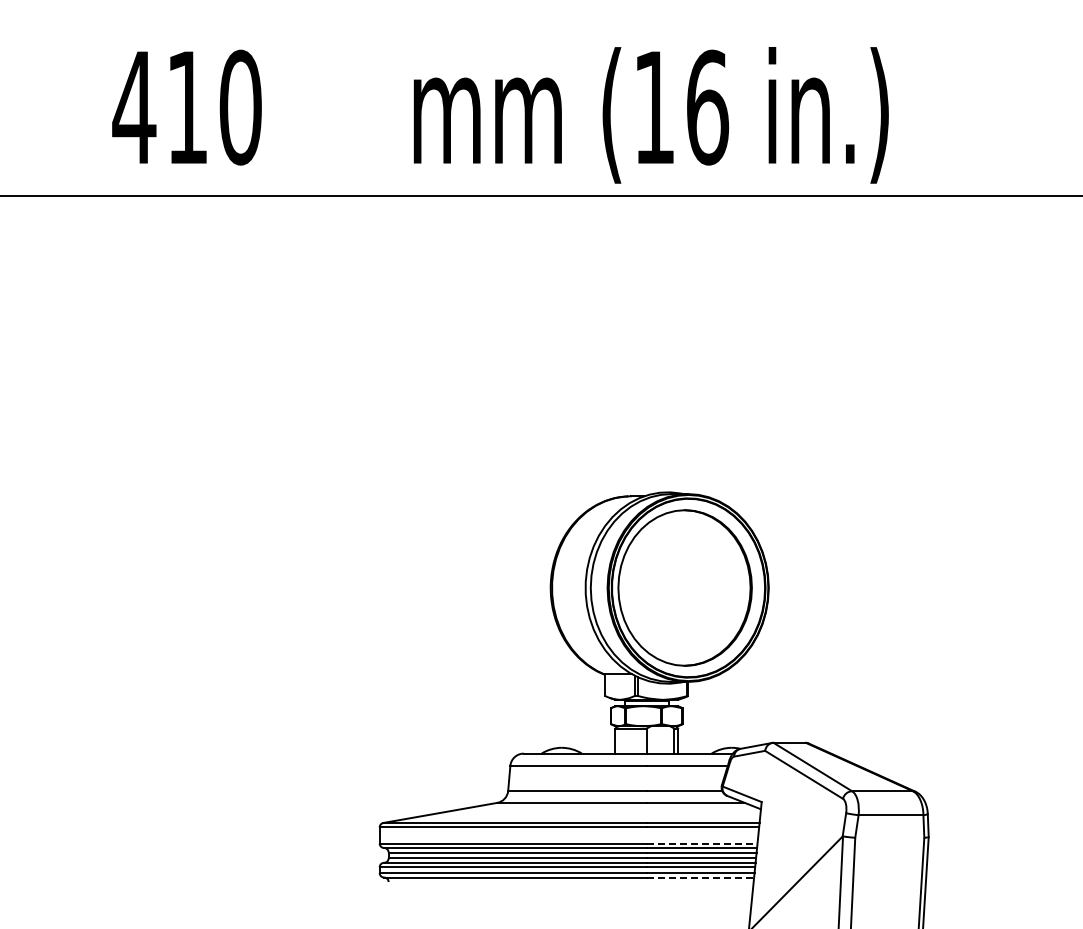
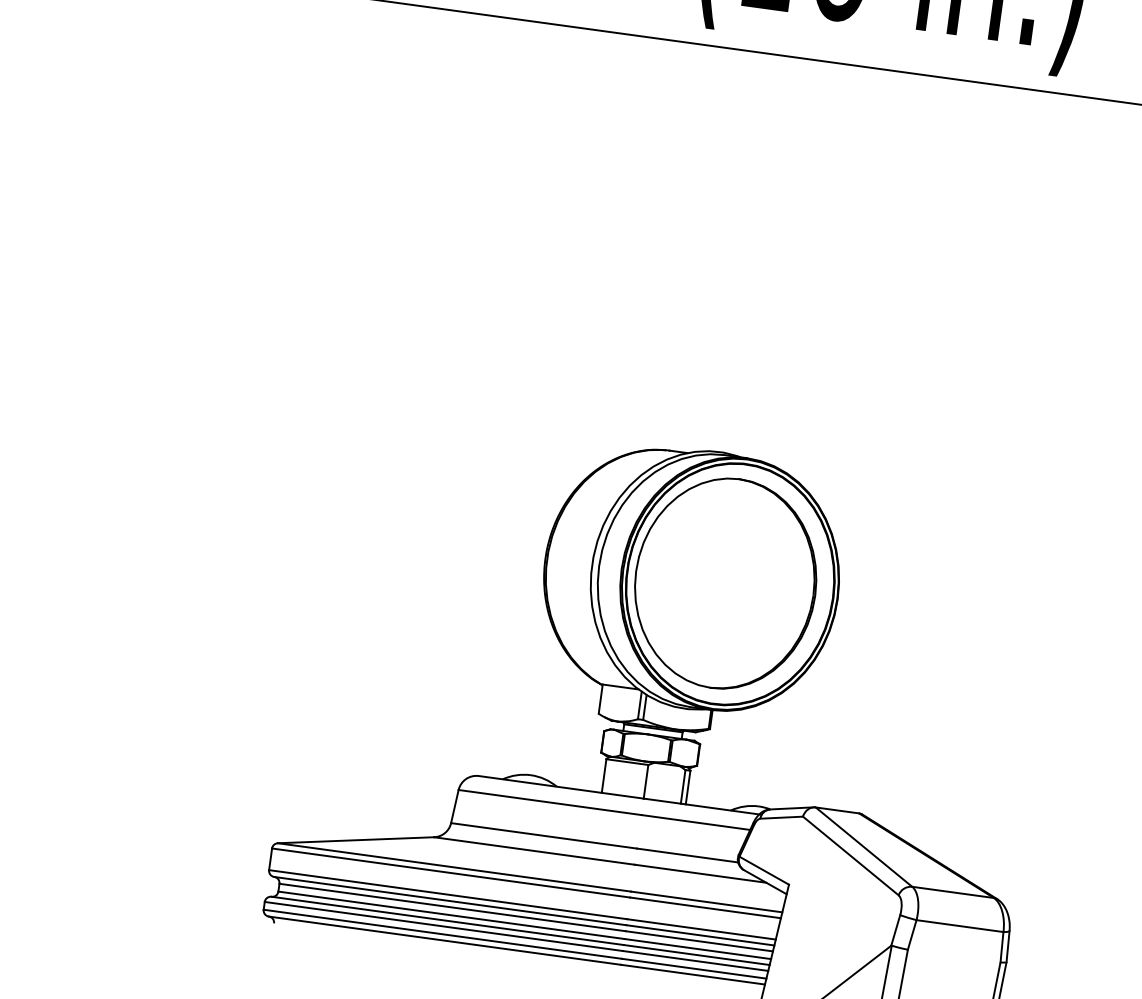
line: (702, 843) -> (702, 929), dashed -> solid
line: (700, 877) -> (693, 974), dashed -> solid

